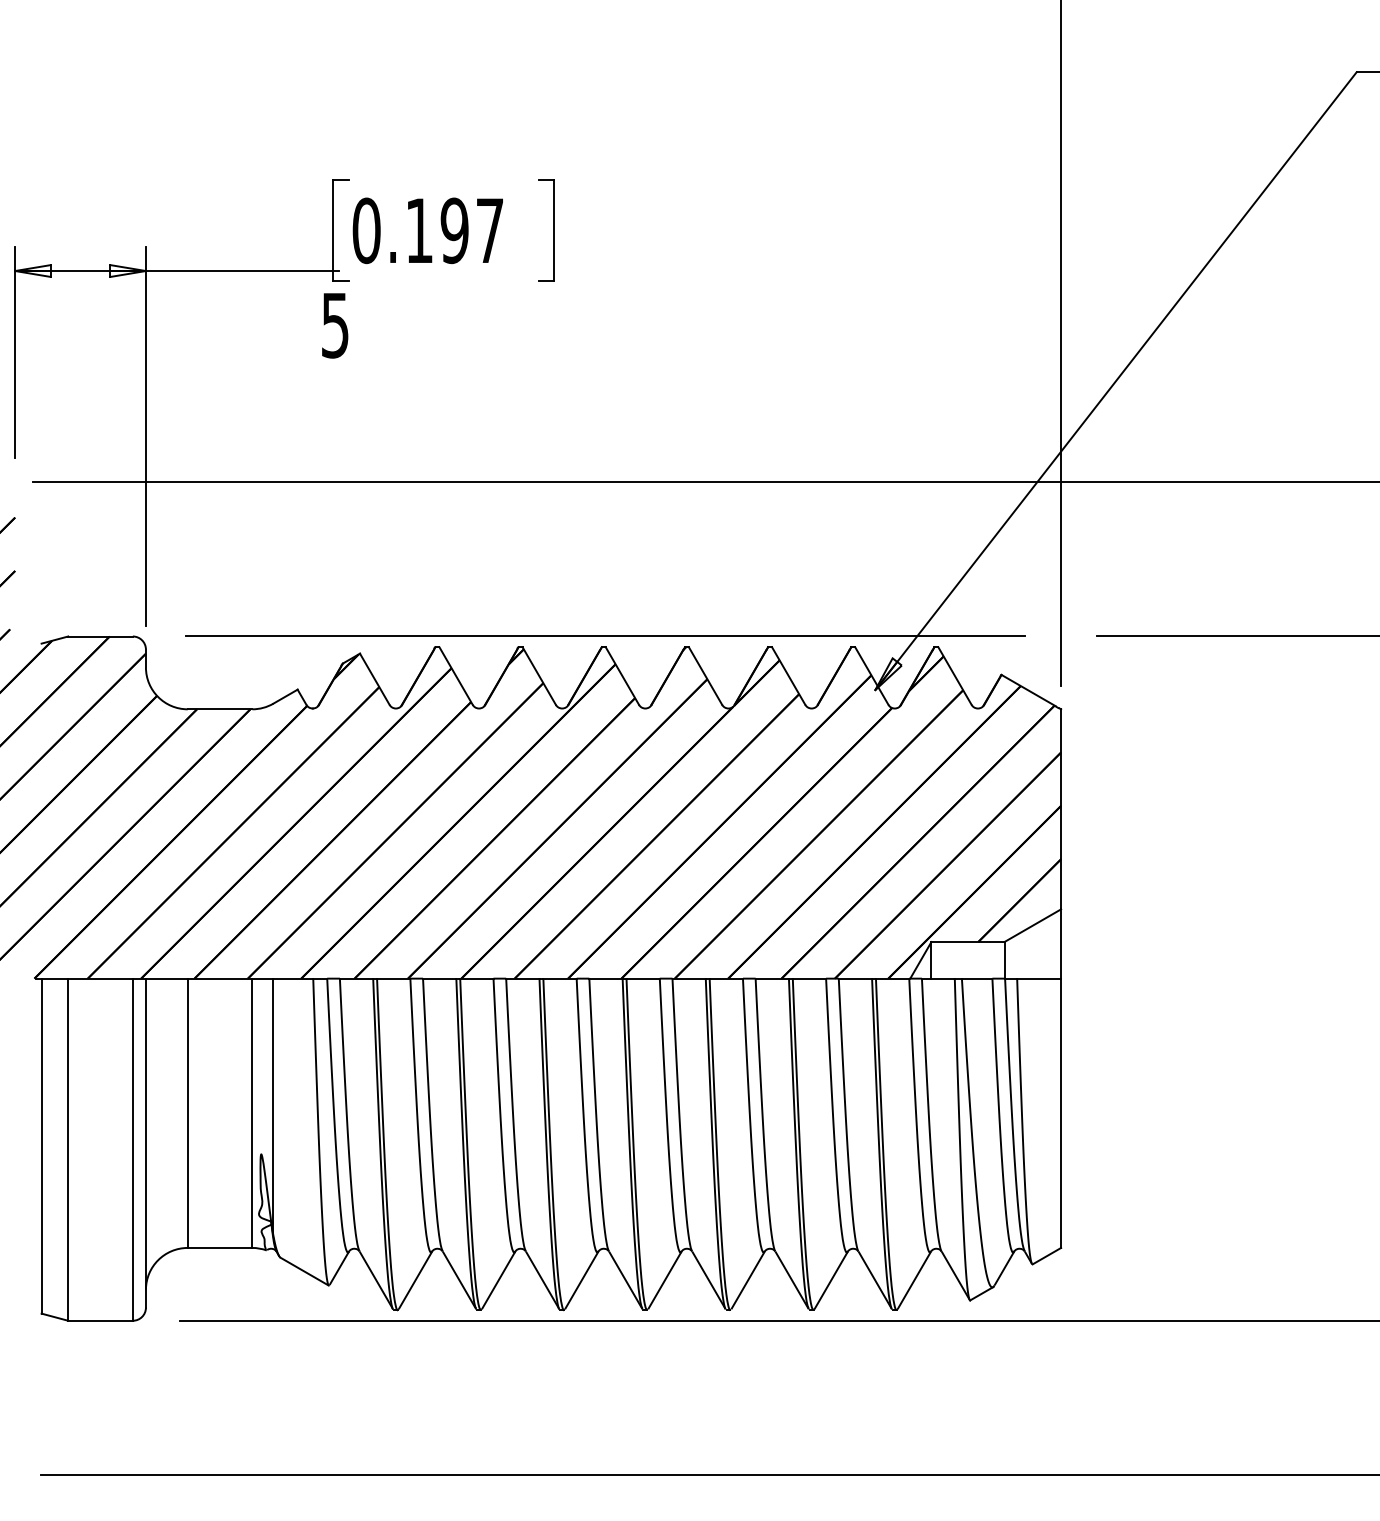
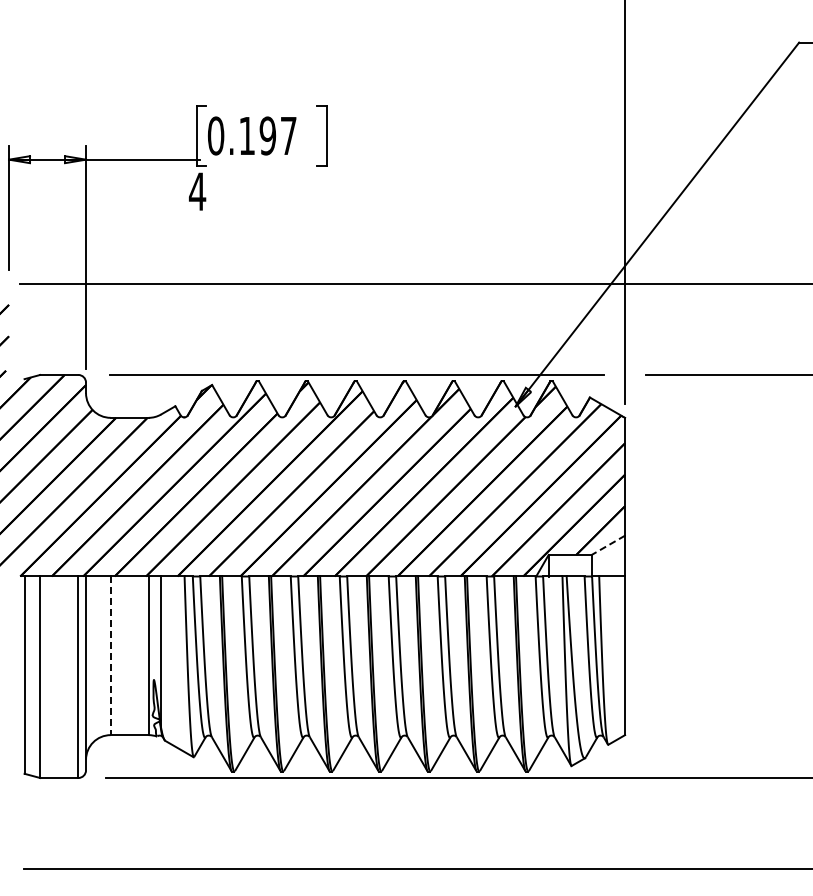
text: (335, 325) -> (197, 191), 5 -> 4
line: (1031, 926) -> (607, 545), solid -> dashed
line: (187, 1114) -> (110, 656), solid -> dashed

